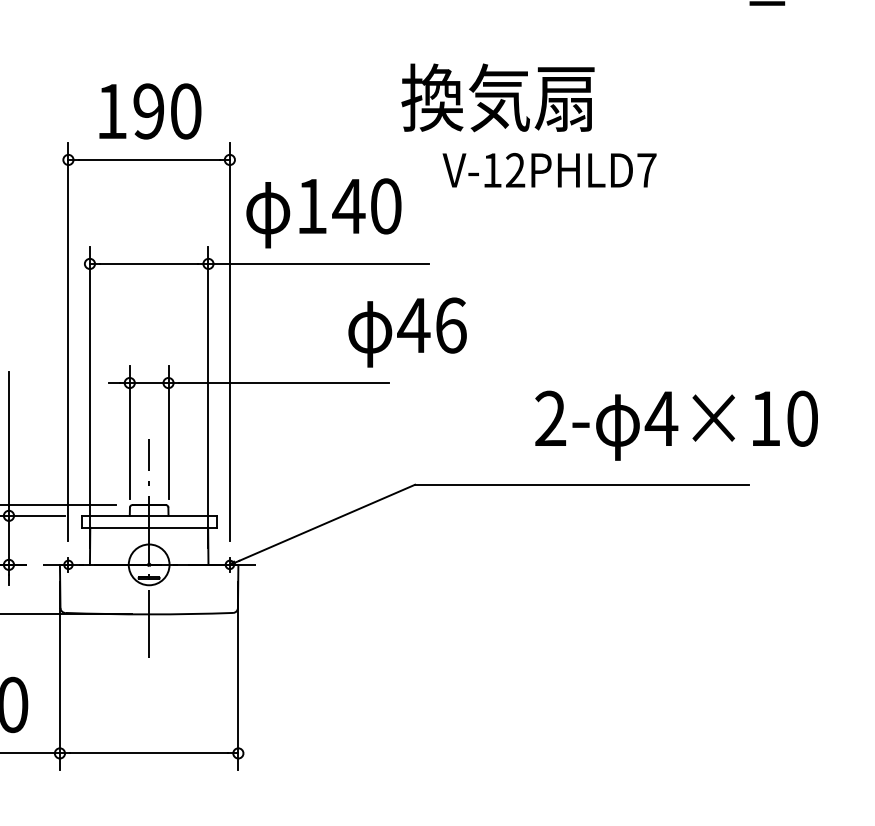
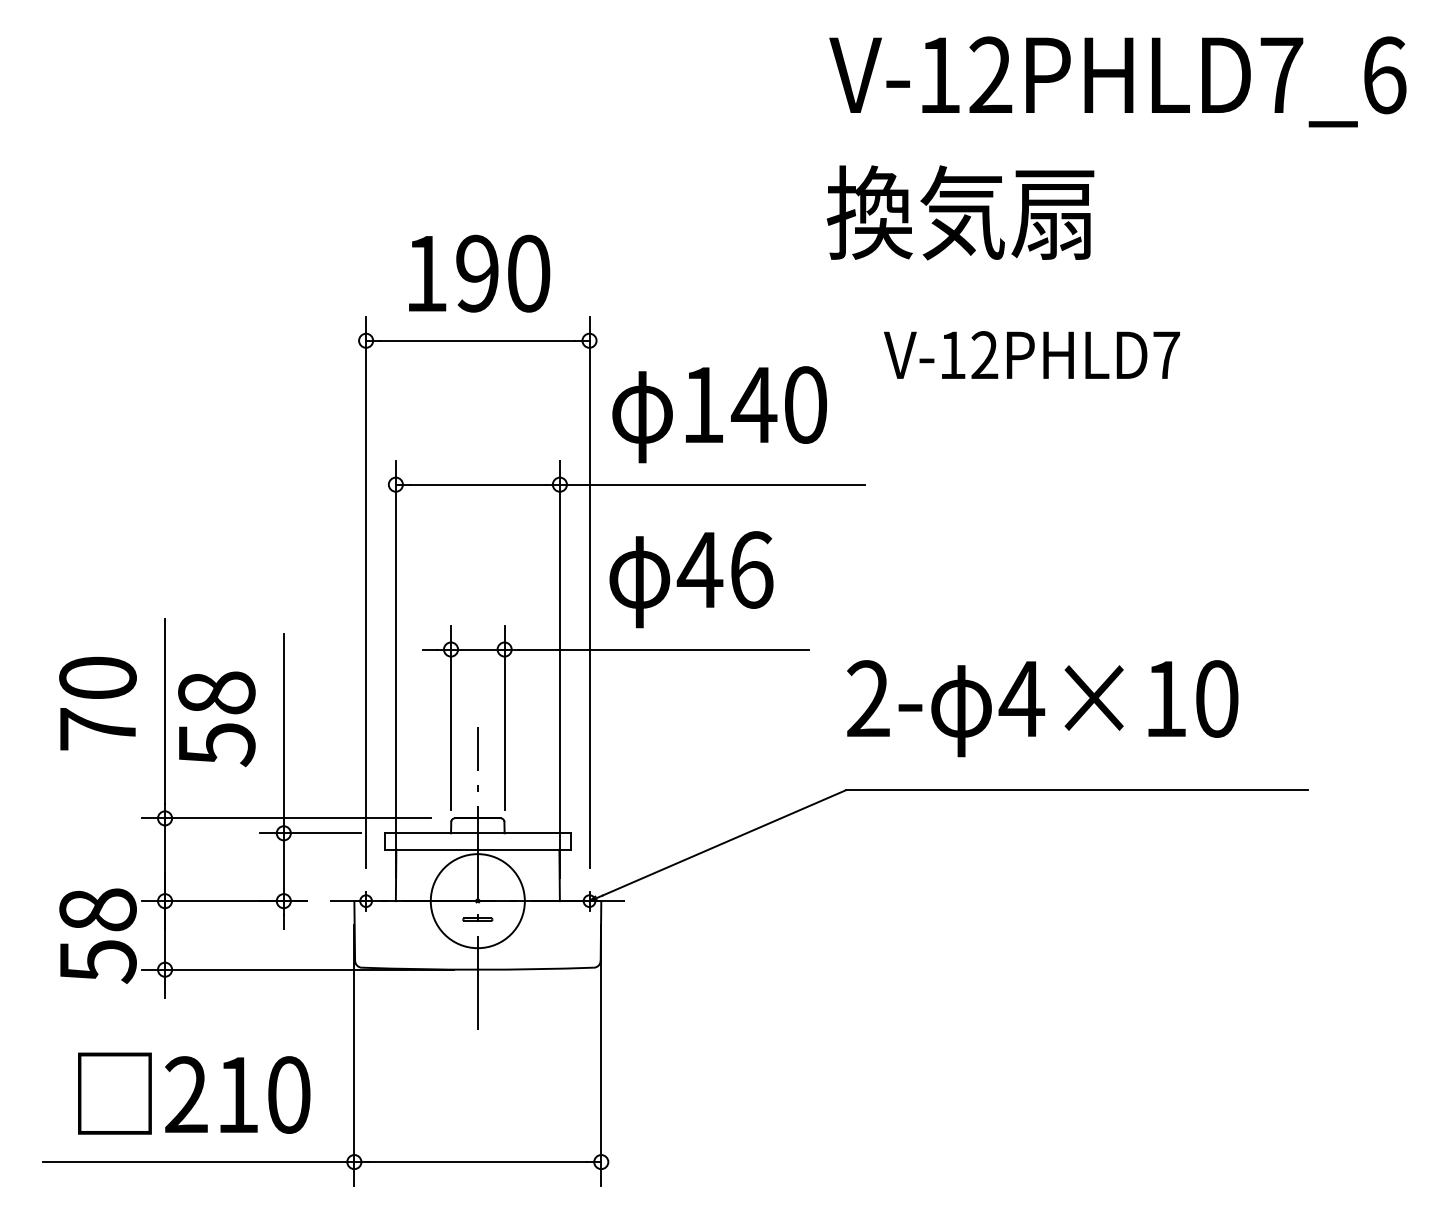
text: (497, 97) -> (960, 212), moved
text: (407, 332) -> (691, 579), moved
text: (676, 425) -> (1042, 708), moved
circle: (148, 565) -> (477, 901), size x1.67

